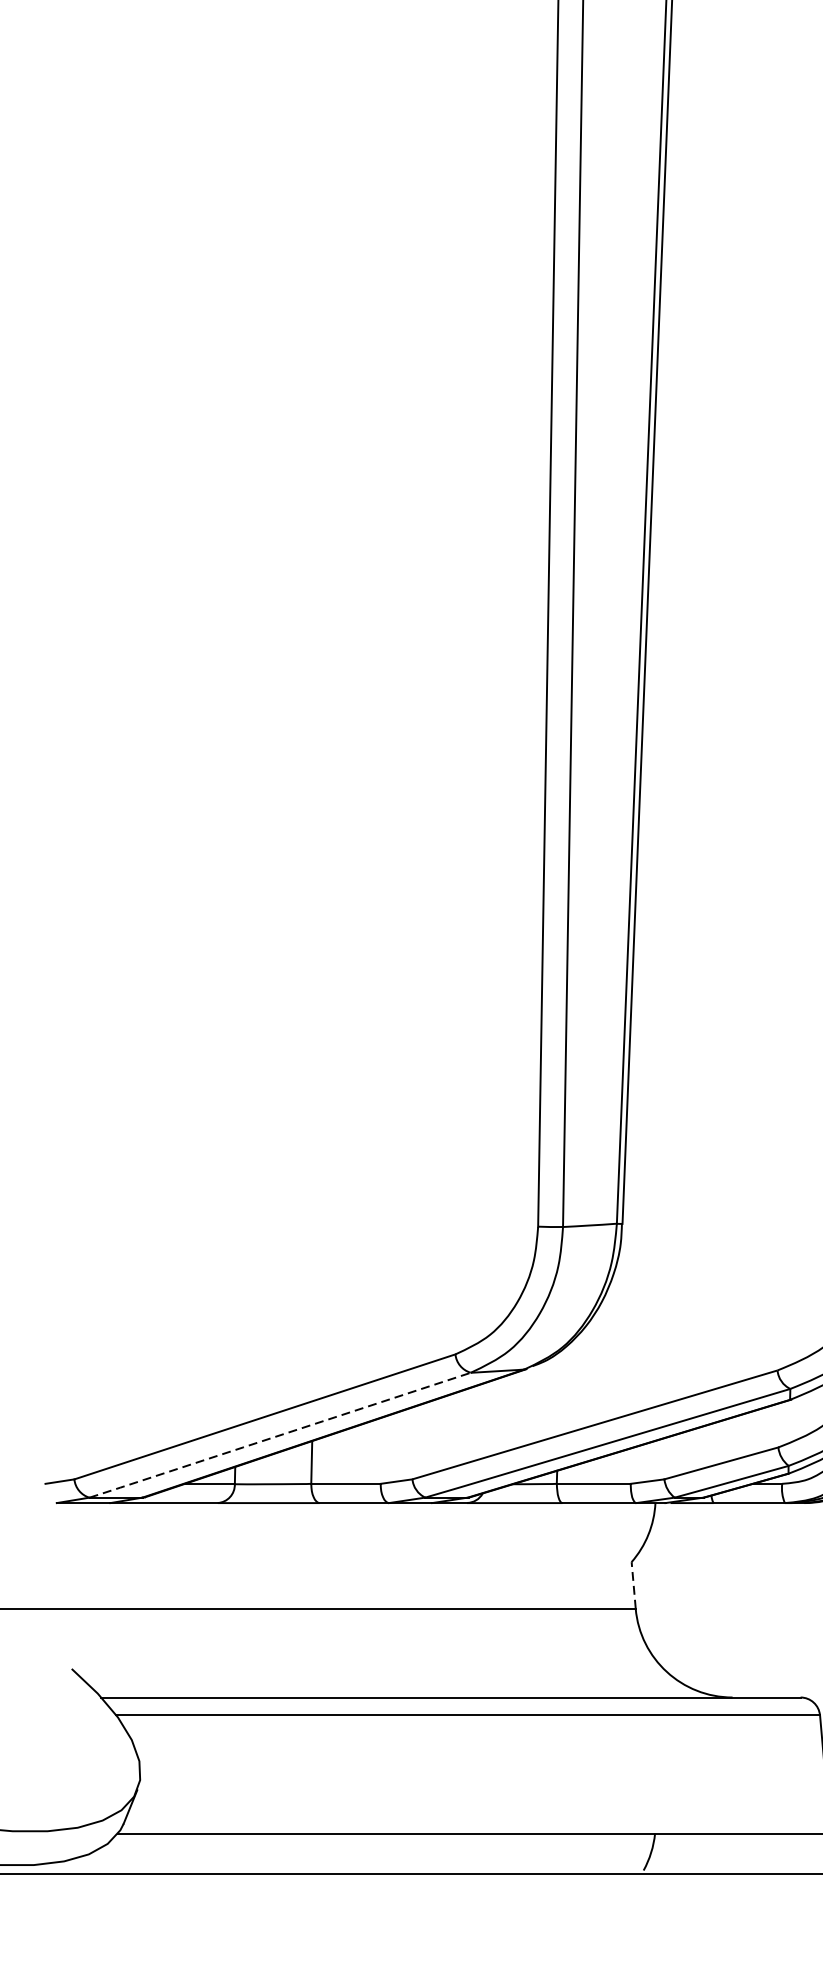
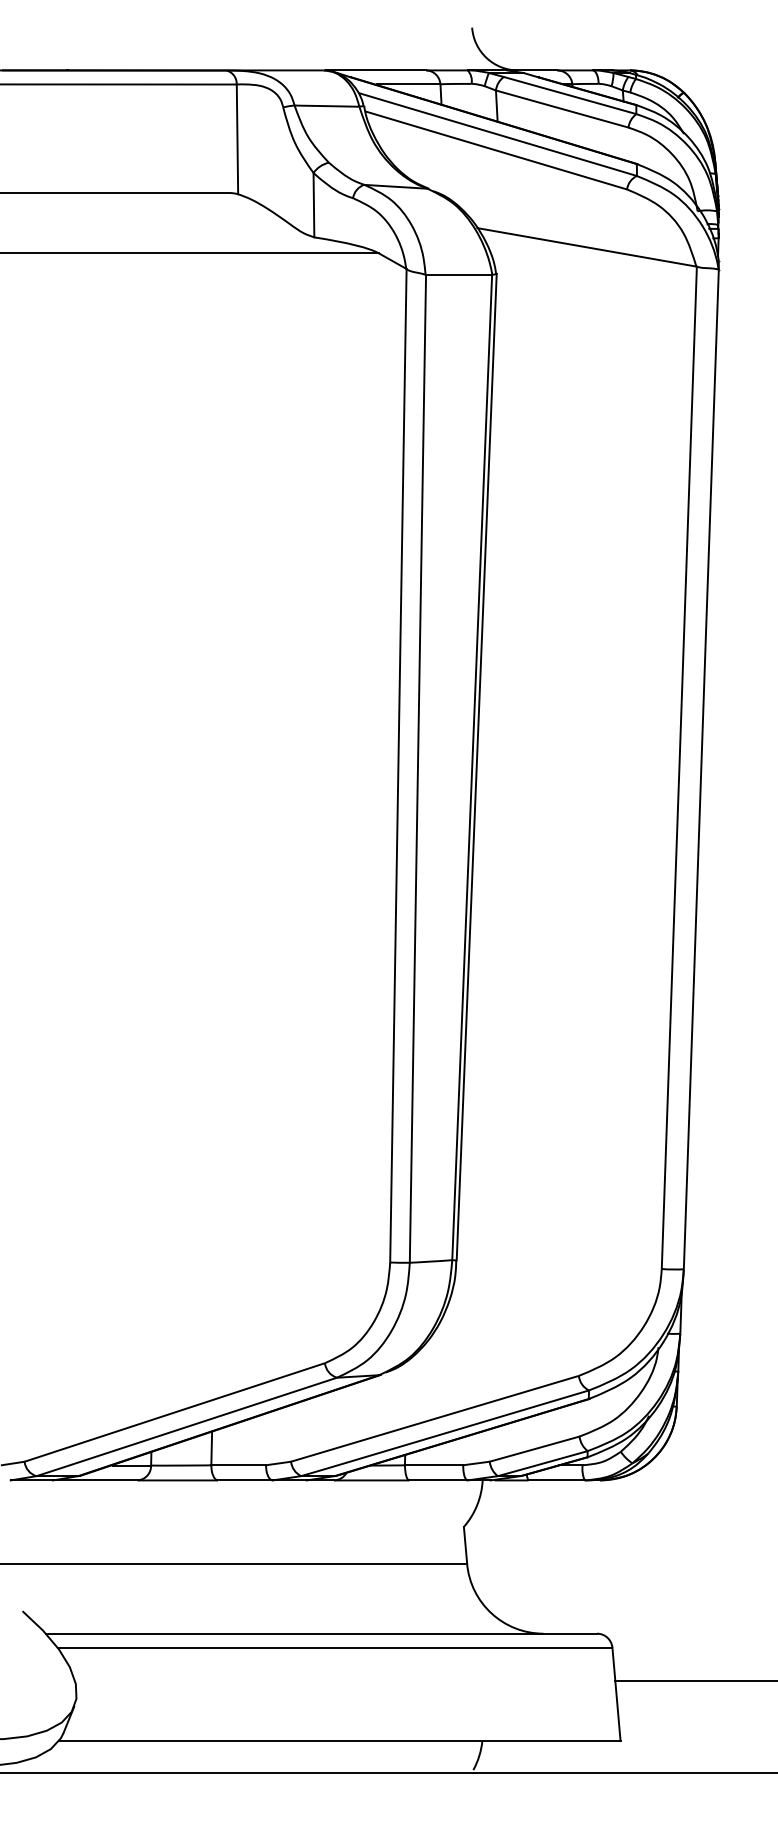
line: (279, 1435) -> (186, 1427), dashed -> solid
line: (633, 1584) -> (465, 1544), dashed -> solid

